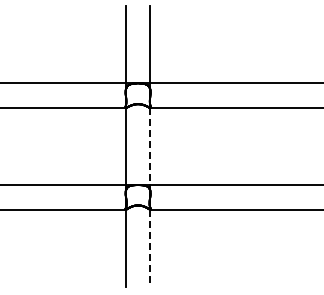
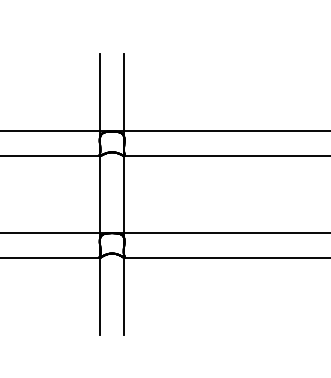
line: (150, 146) -> (124, 194), dashed -> solid
line: (150, 248) -> (124, 296), dashed -> solid

